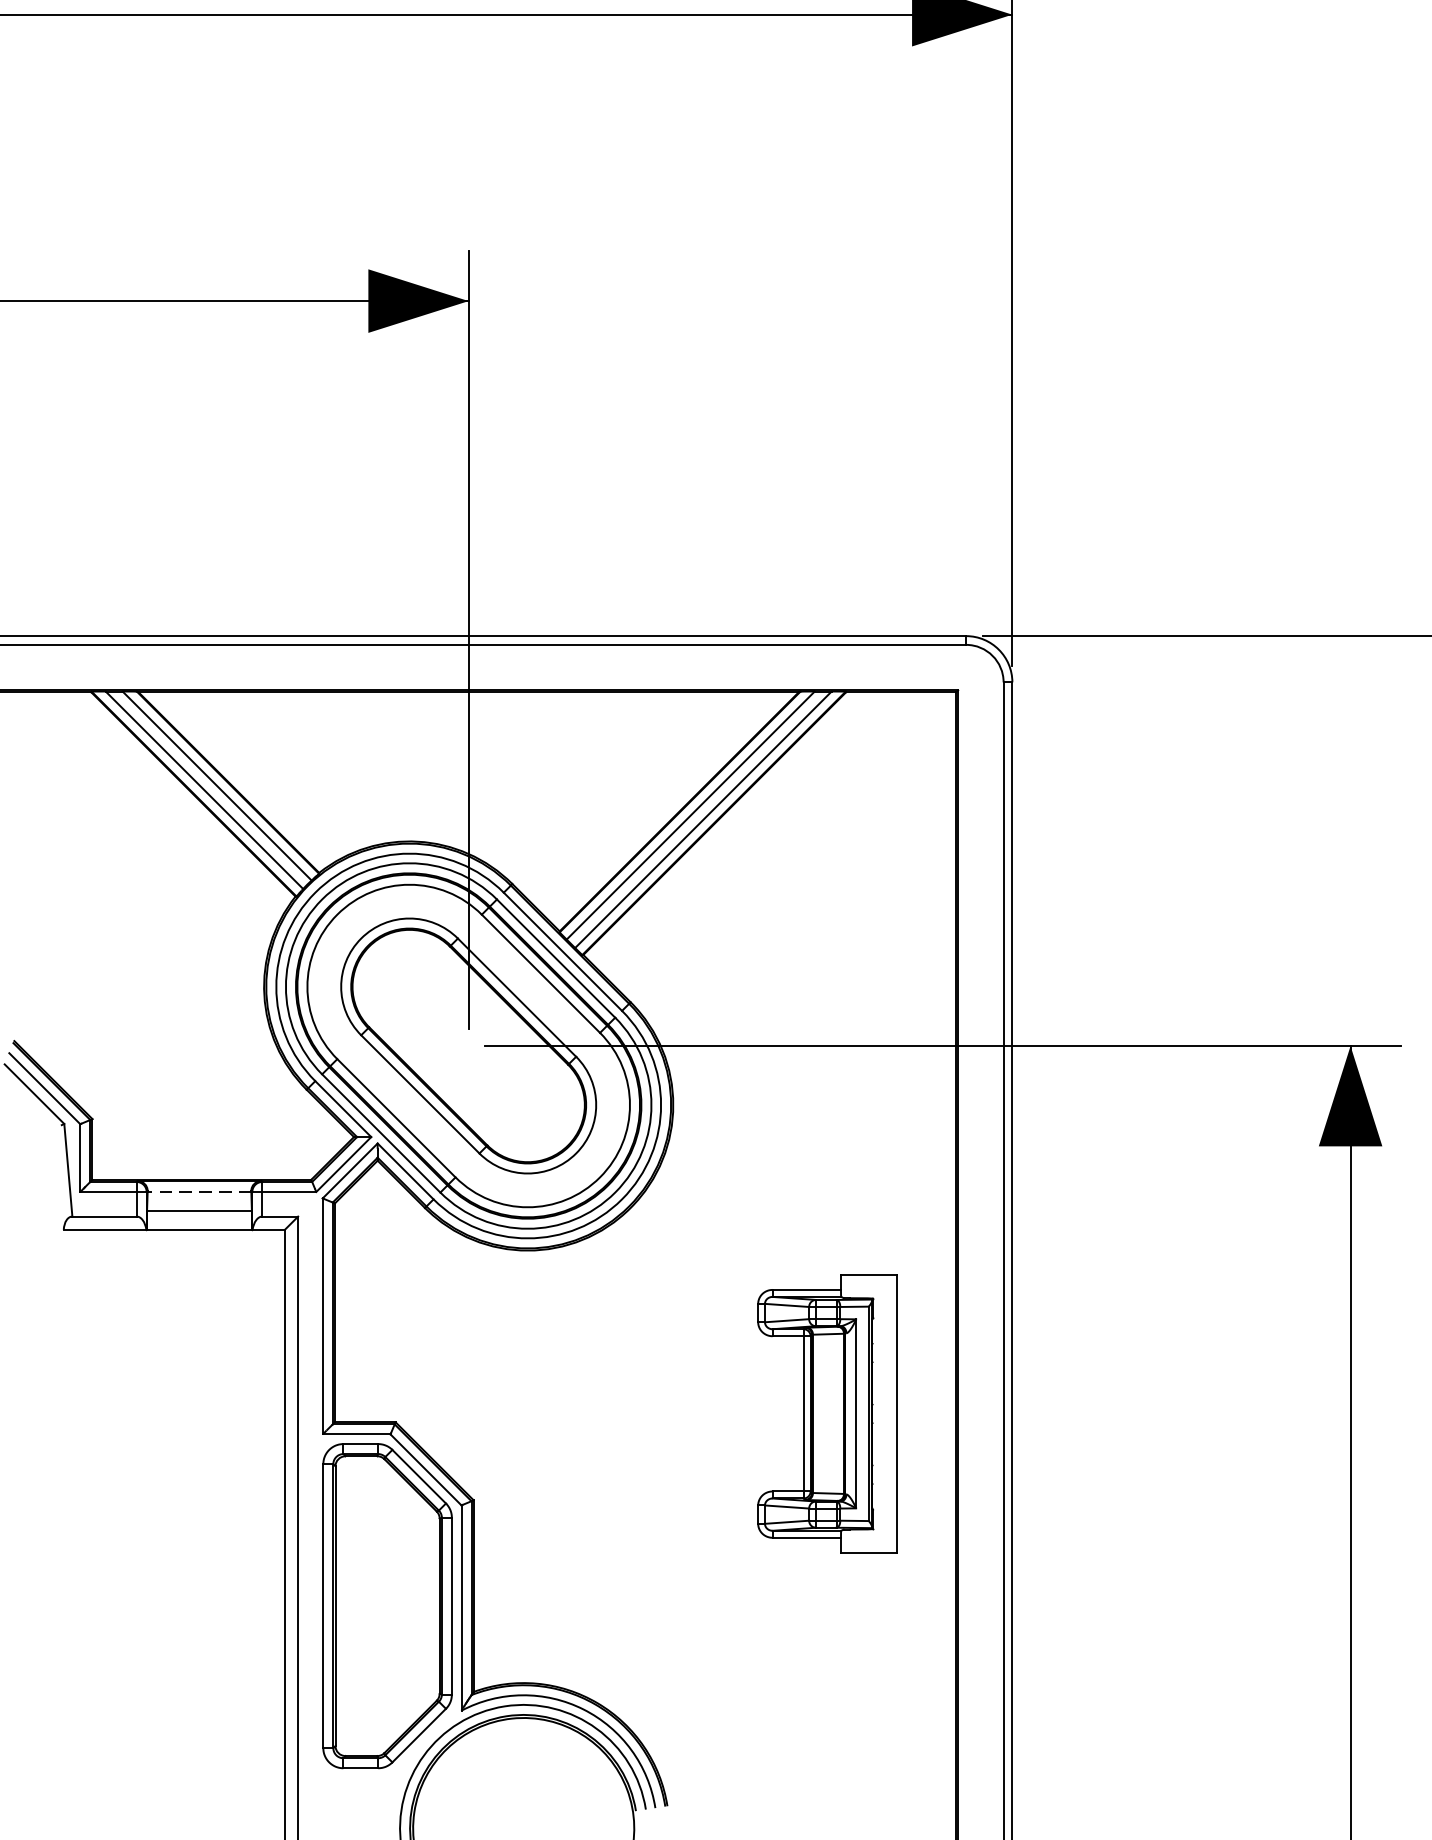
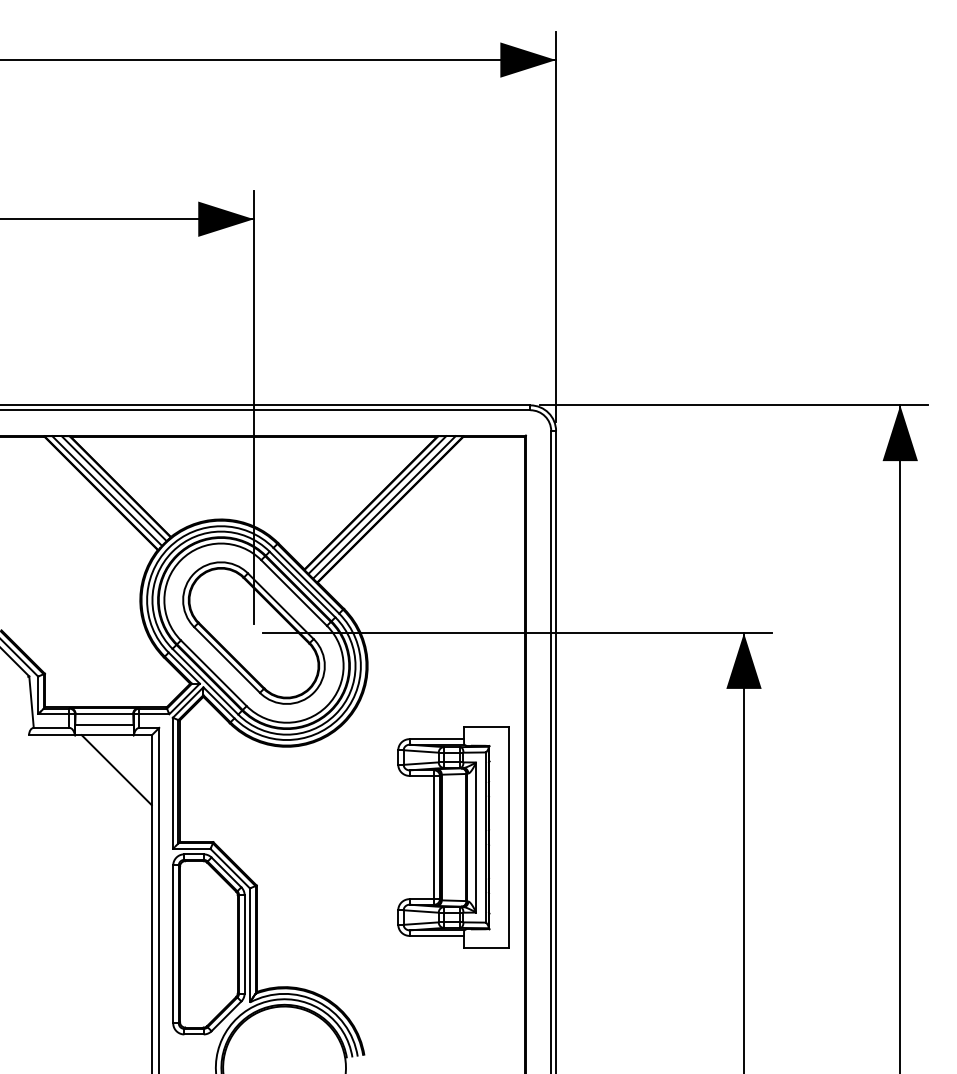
line: (199, 1190) -> (104, 713), dashed -> solid
line: (221, 1293) -> (116, 770), added
part: (827, 1413) -> (453, 837), size x1.43

